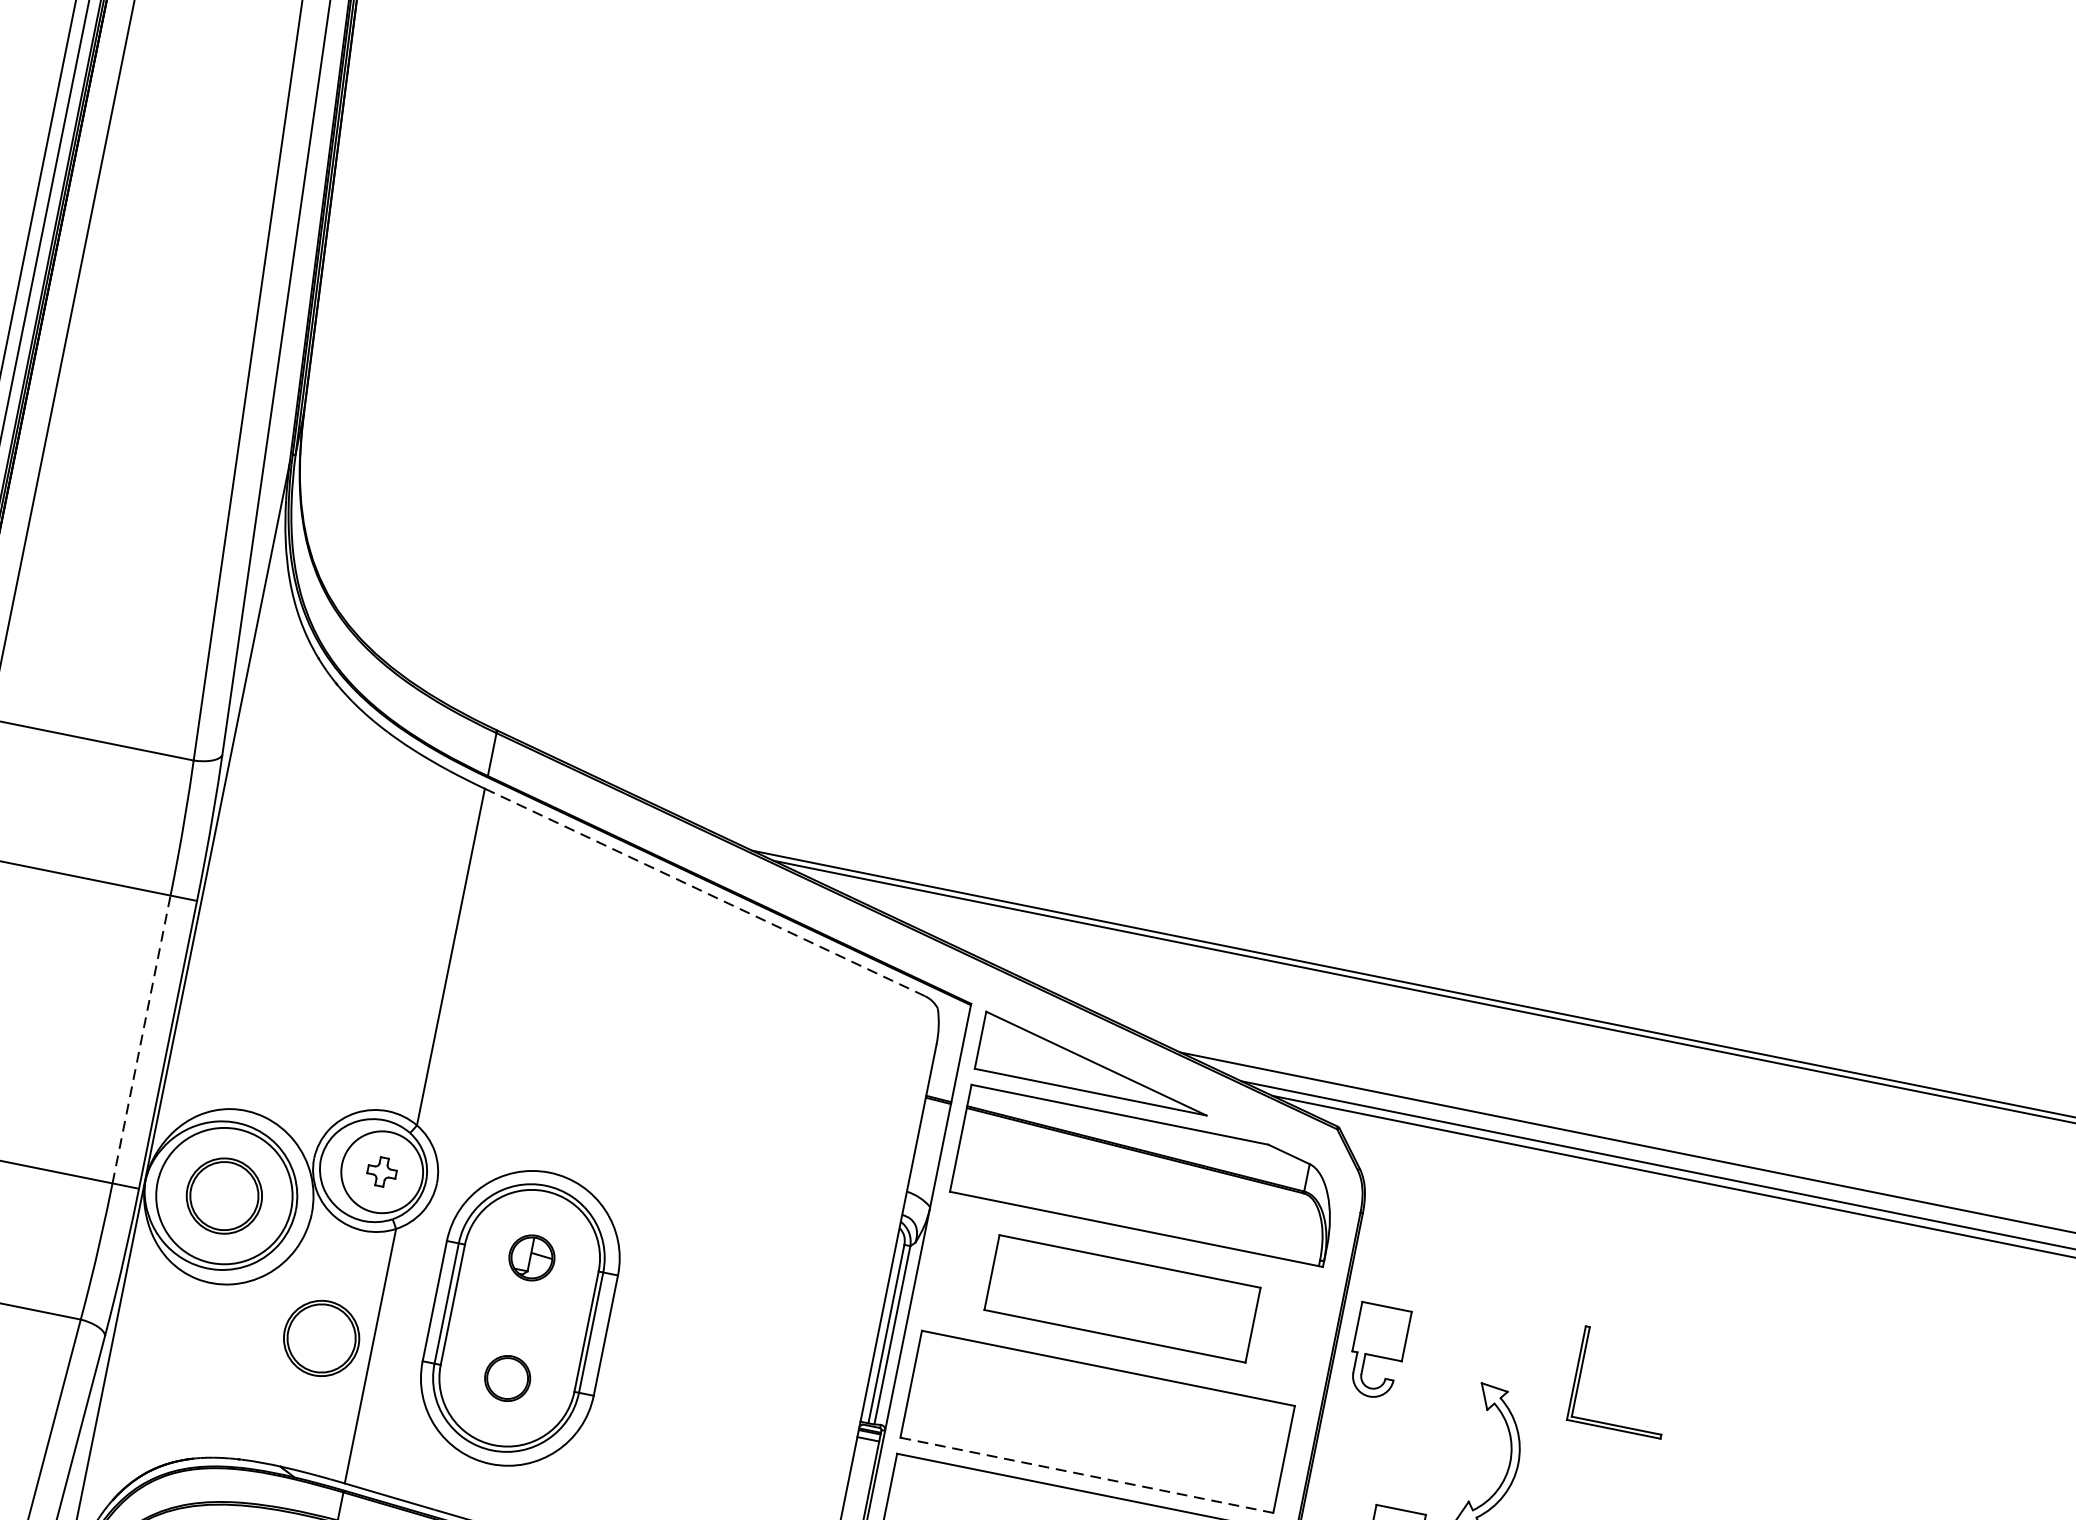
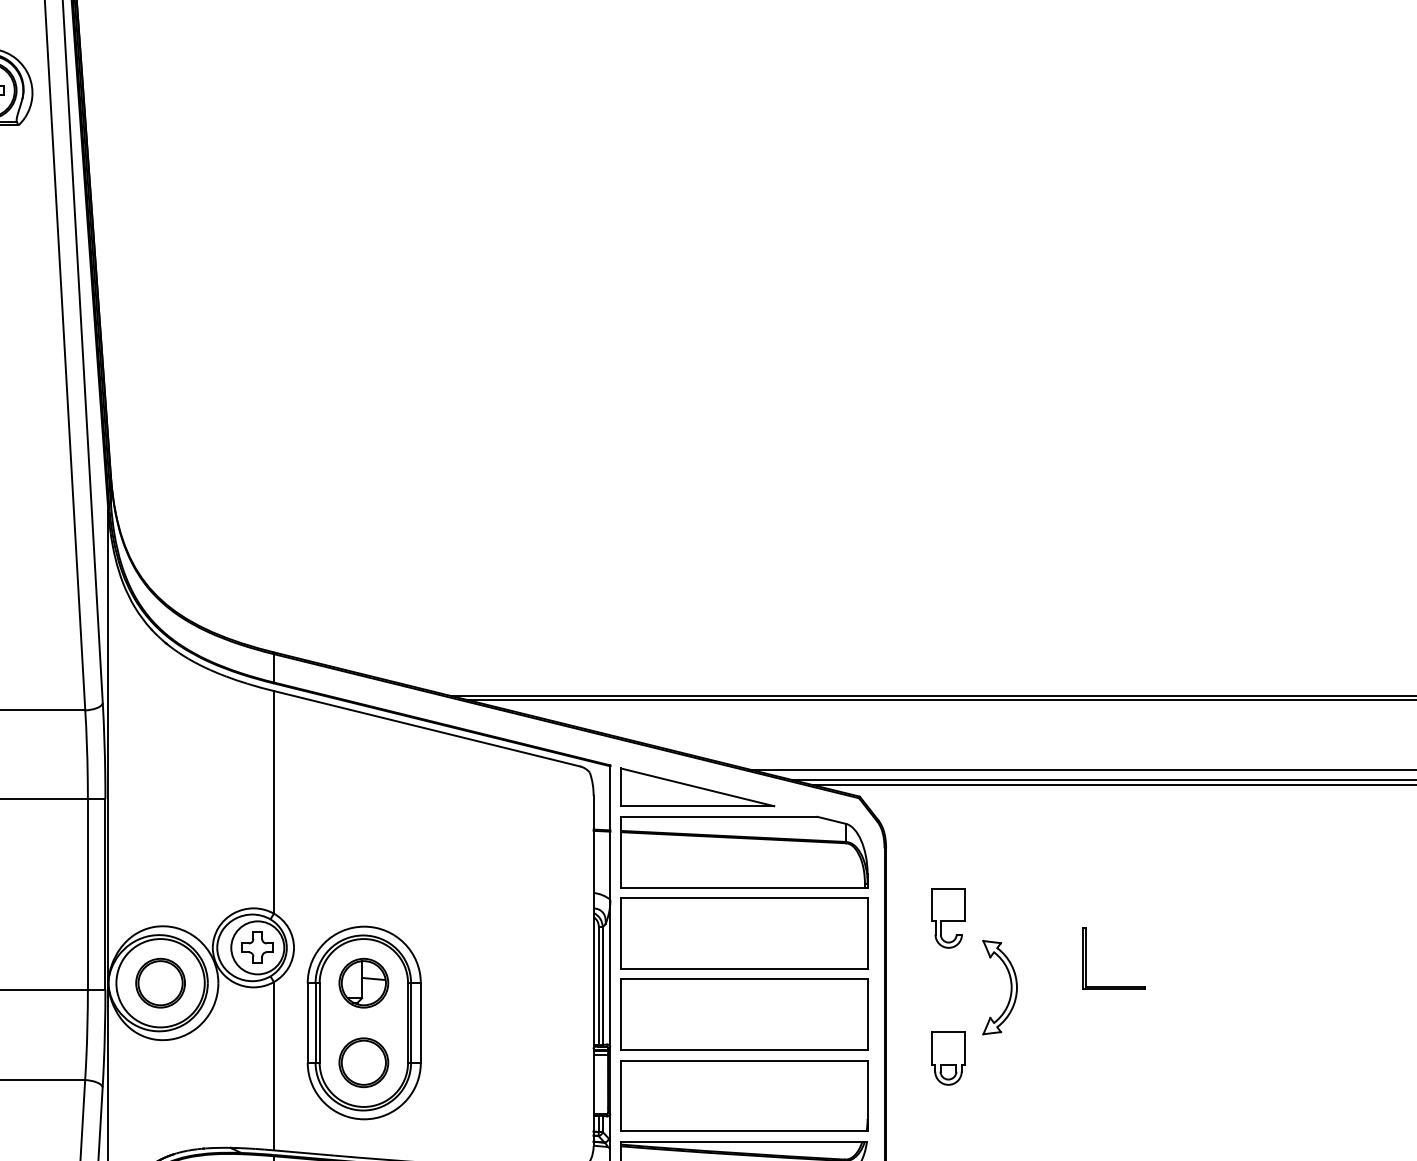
line: (705, 892) -> (427, 728), dashed -> solid
line: (141, 1038) -> (87, 893), dashed -> solid
part: (381, 1171) -> (257, 947), size x1.67
part: (531, 1256) -> (363, 982), size x1.67
part: (1122, 1298) -> (744, 933), size x1.43
part: (321, 1337) -> (240, 1060), removed
part: (1378, 1352) -> (948, 918), moved
part: (1581, 1374) -> (1086, 958), moved
part: (507, 1377) -> (363, 1062), size x1.67
line: (1087, 1475) -> (744, 1050), dashed -> solid

